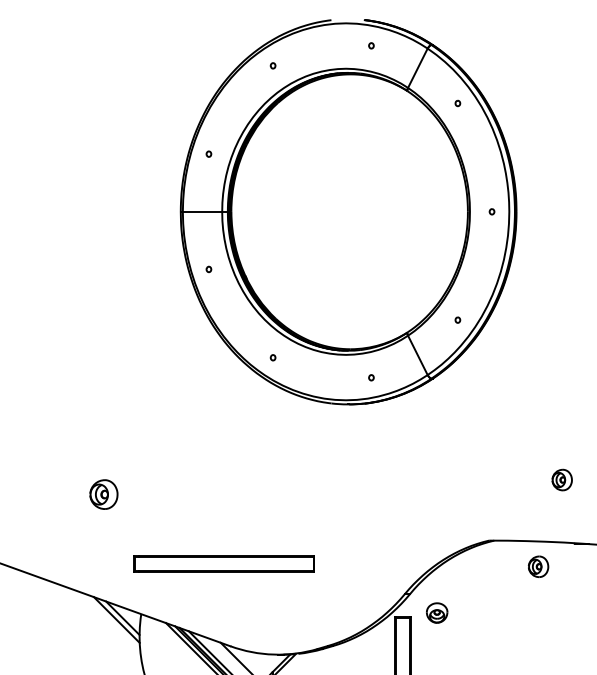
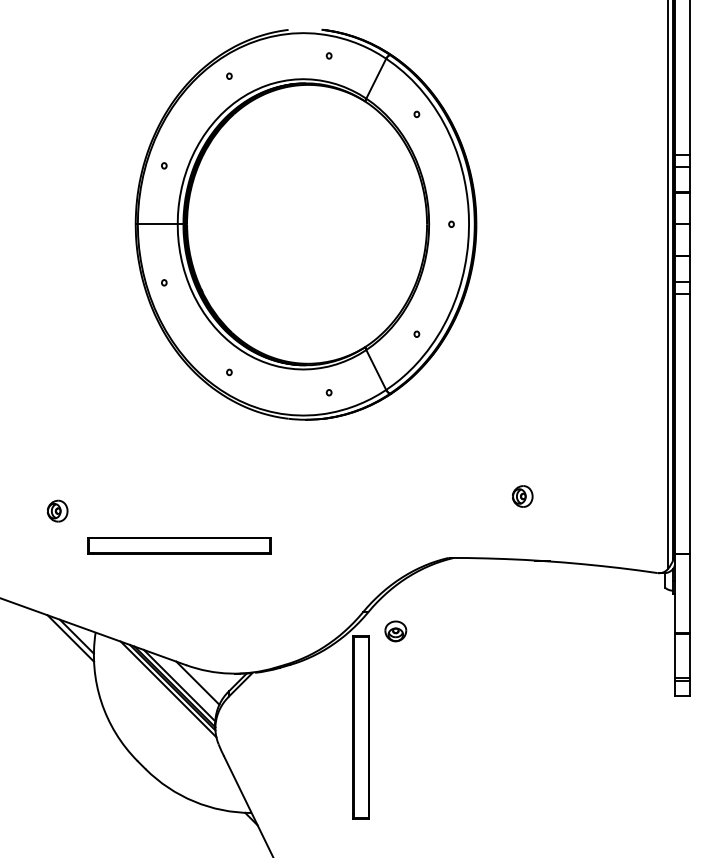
part: (103, 493) -> (57, 510), size x0.71
part: (223, 563) -> (179, 545), moved
part: (538, 566) -> (498, 584), removed

